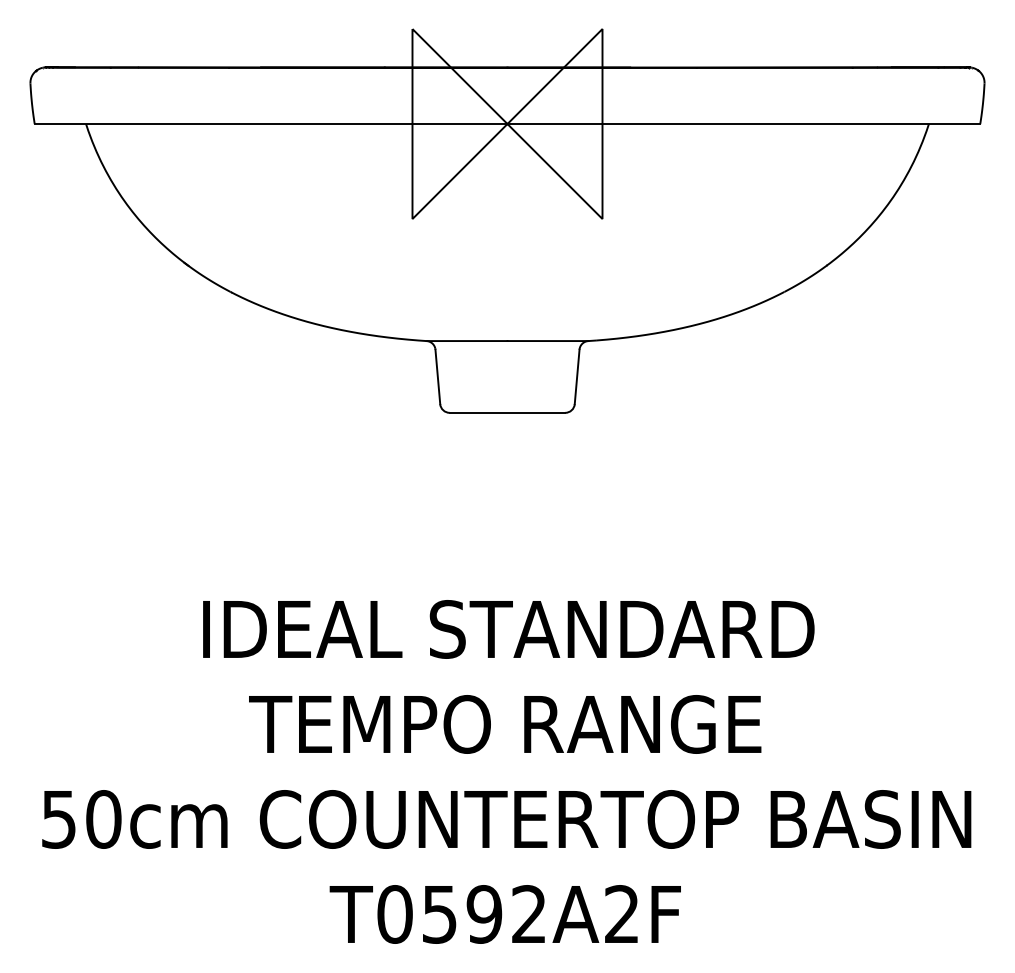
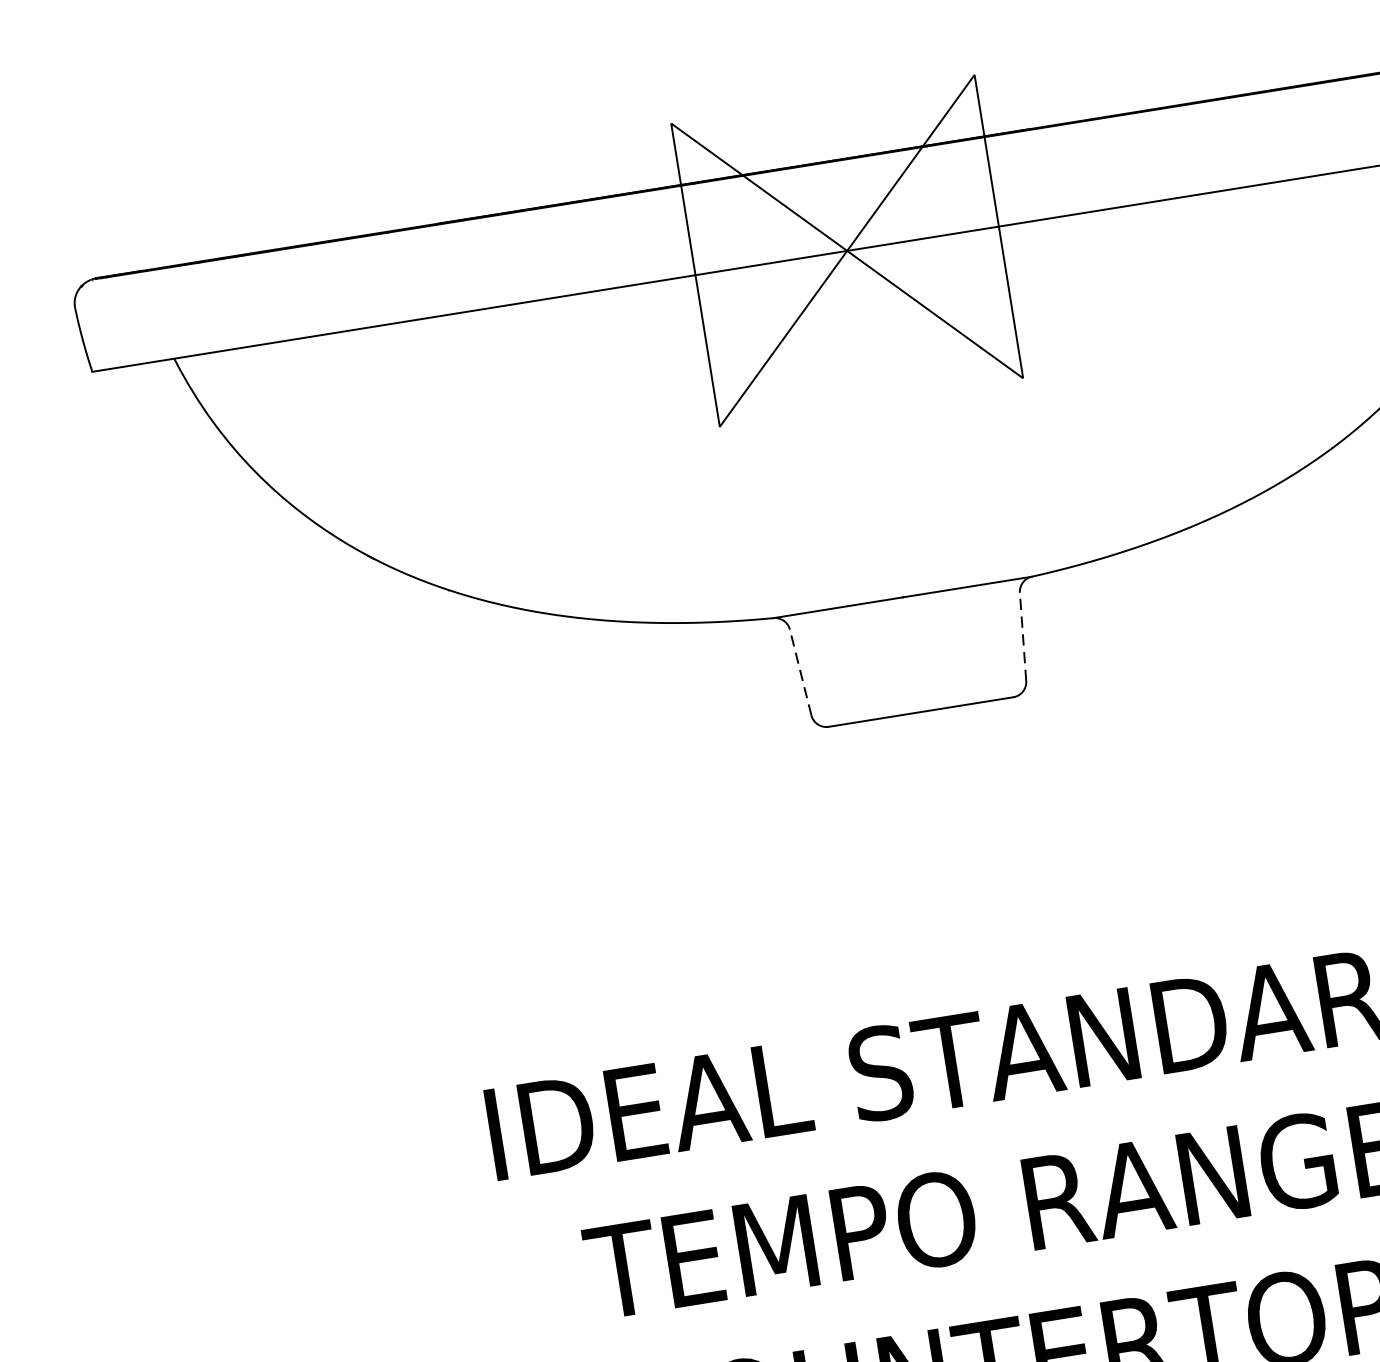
line: (437, 376) -> (800, 671), solid -> dashed
line: (577, 376) -> (1023, 636), solid -> dashed

